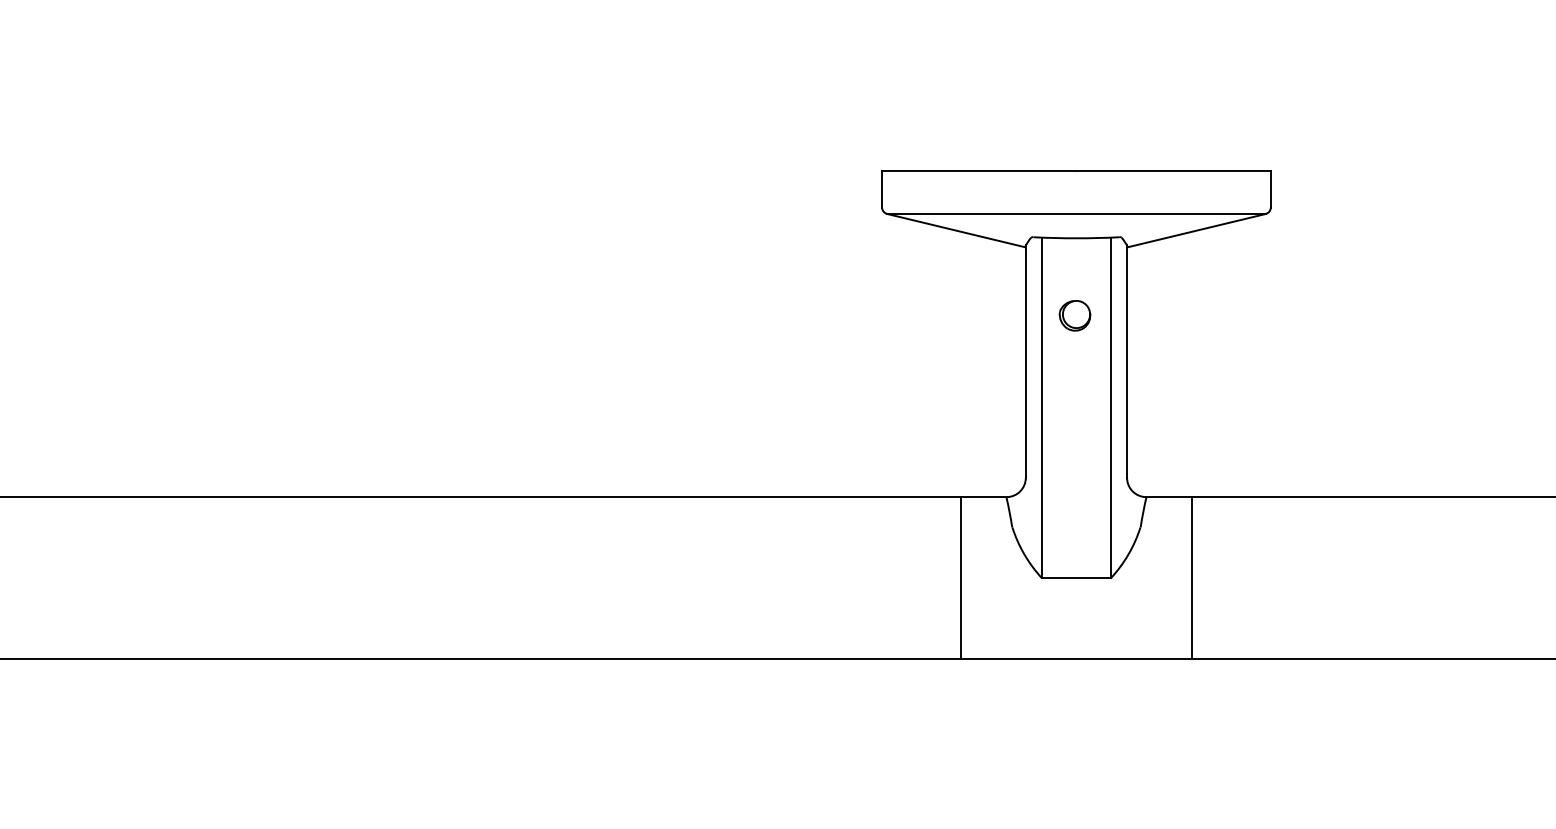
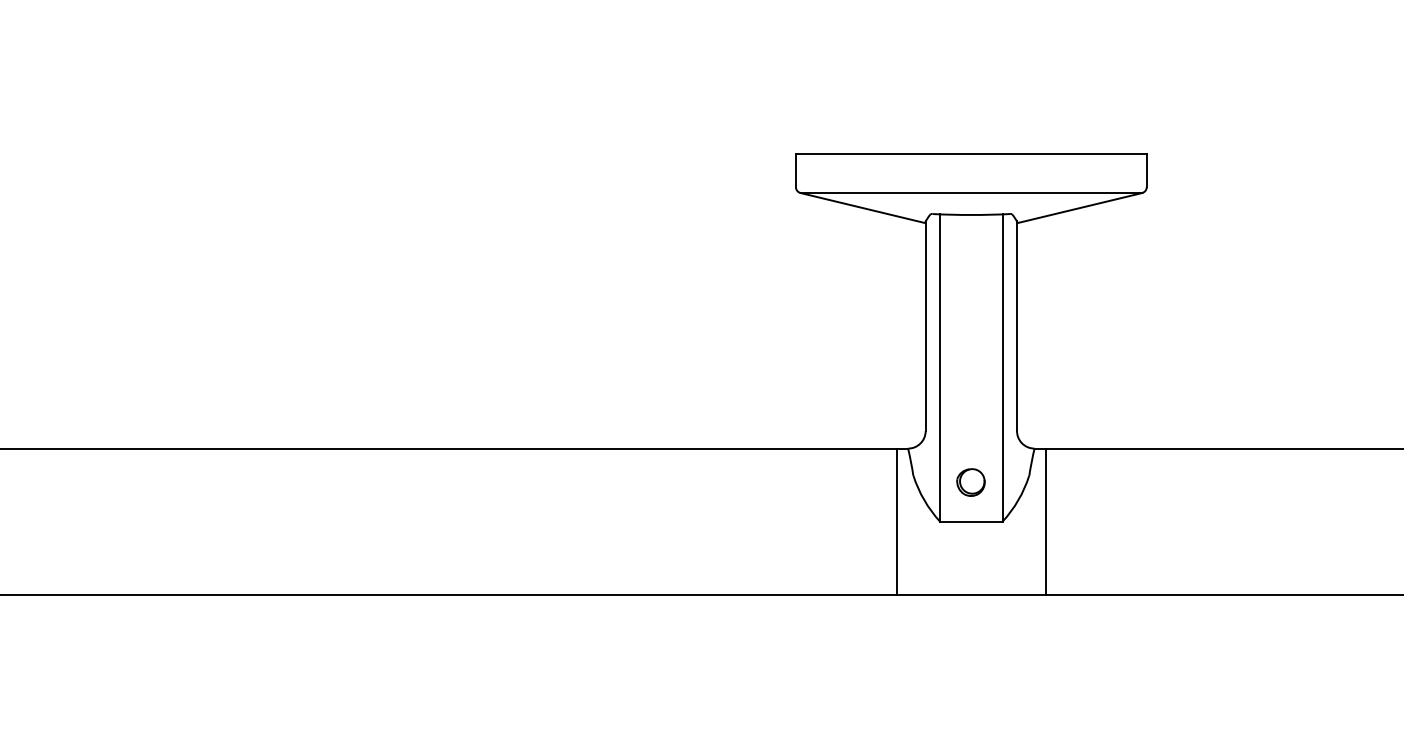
part: (1074, 315) -> (970, 482), moved
line: (961, 578) -> (897, 522), moved
line: (1191, 578) -> (1045, 522), moved

